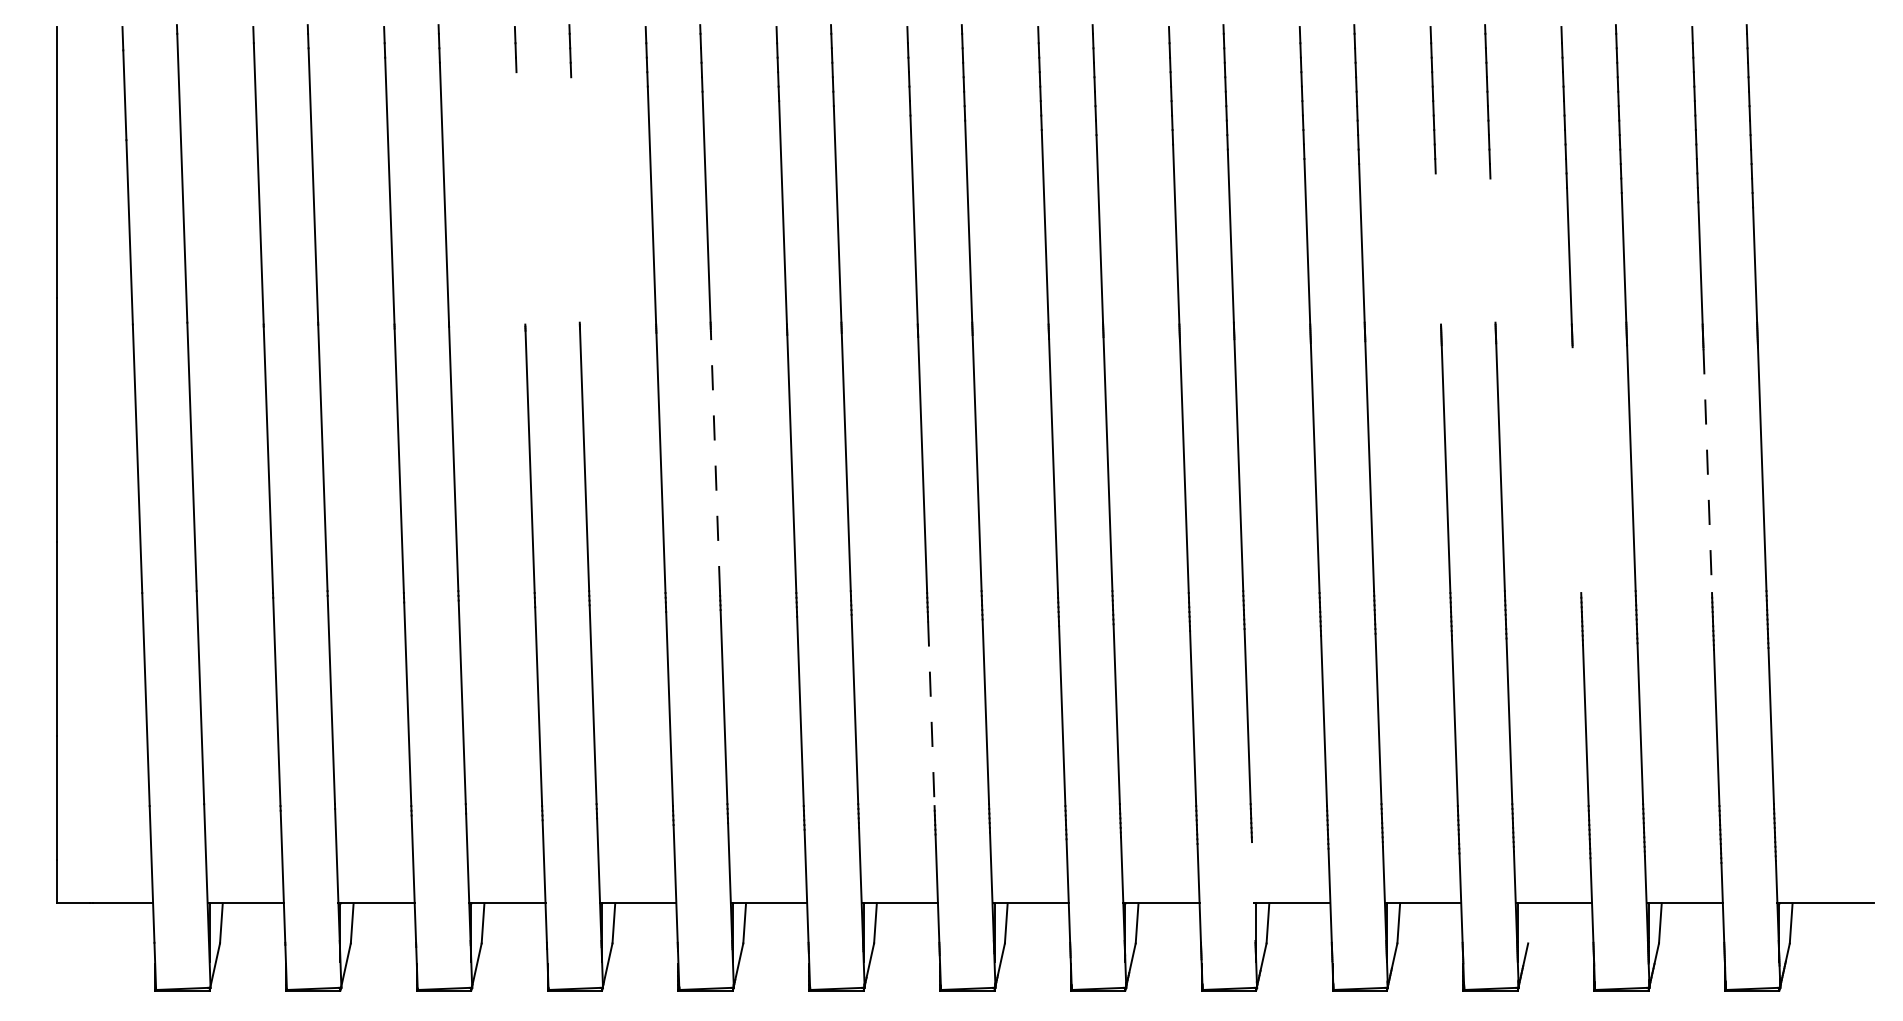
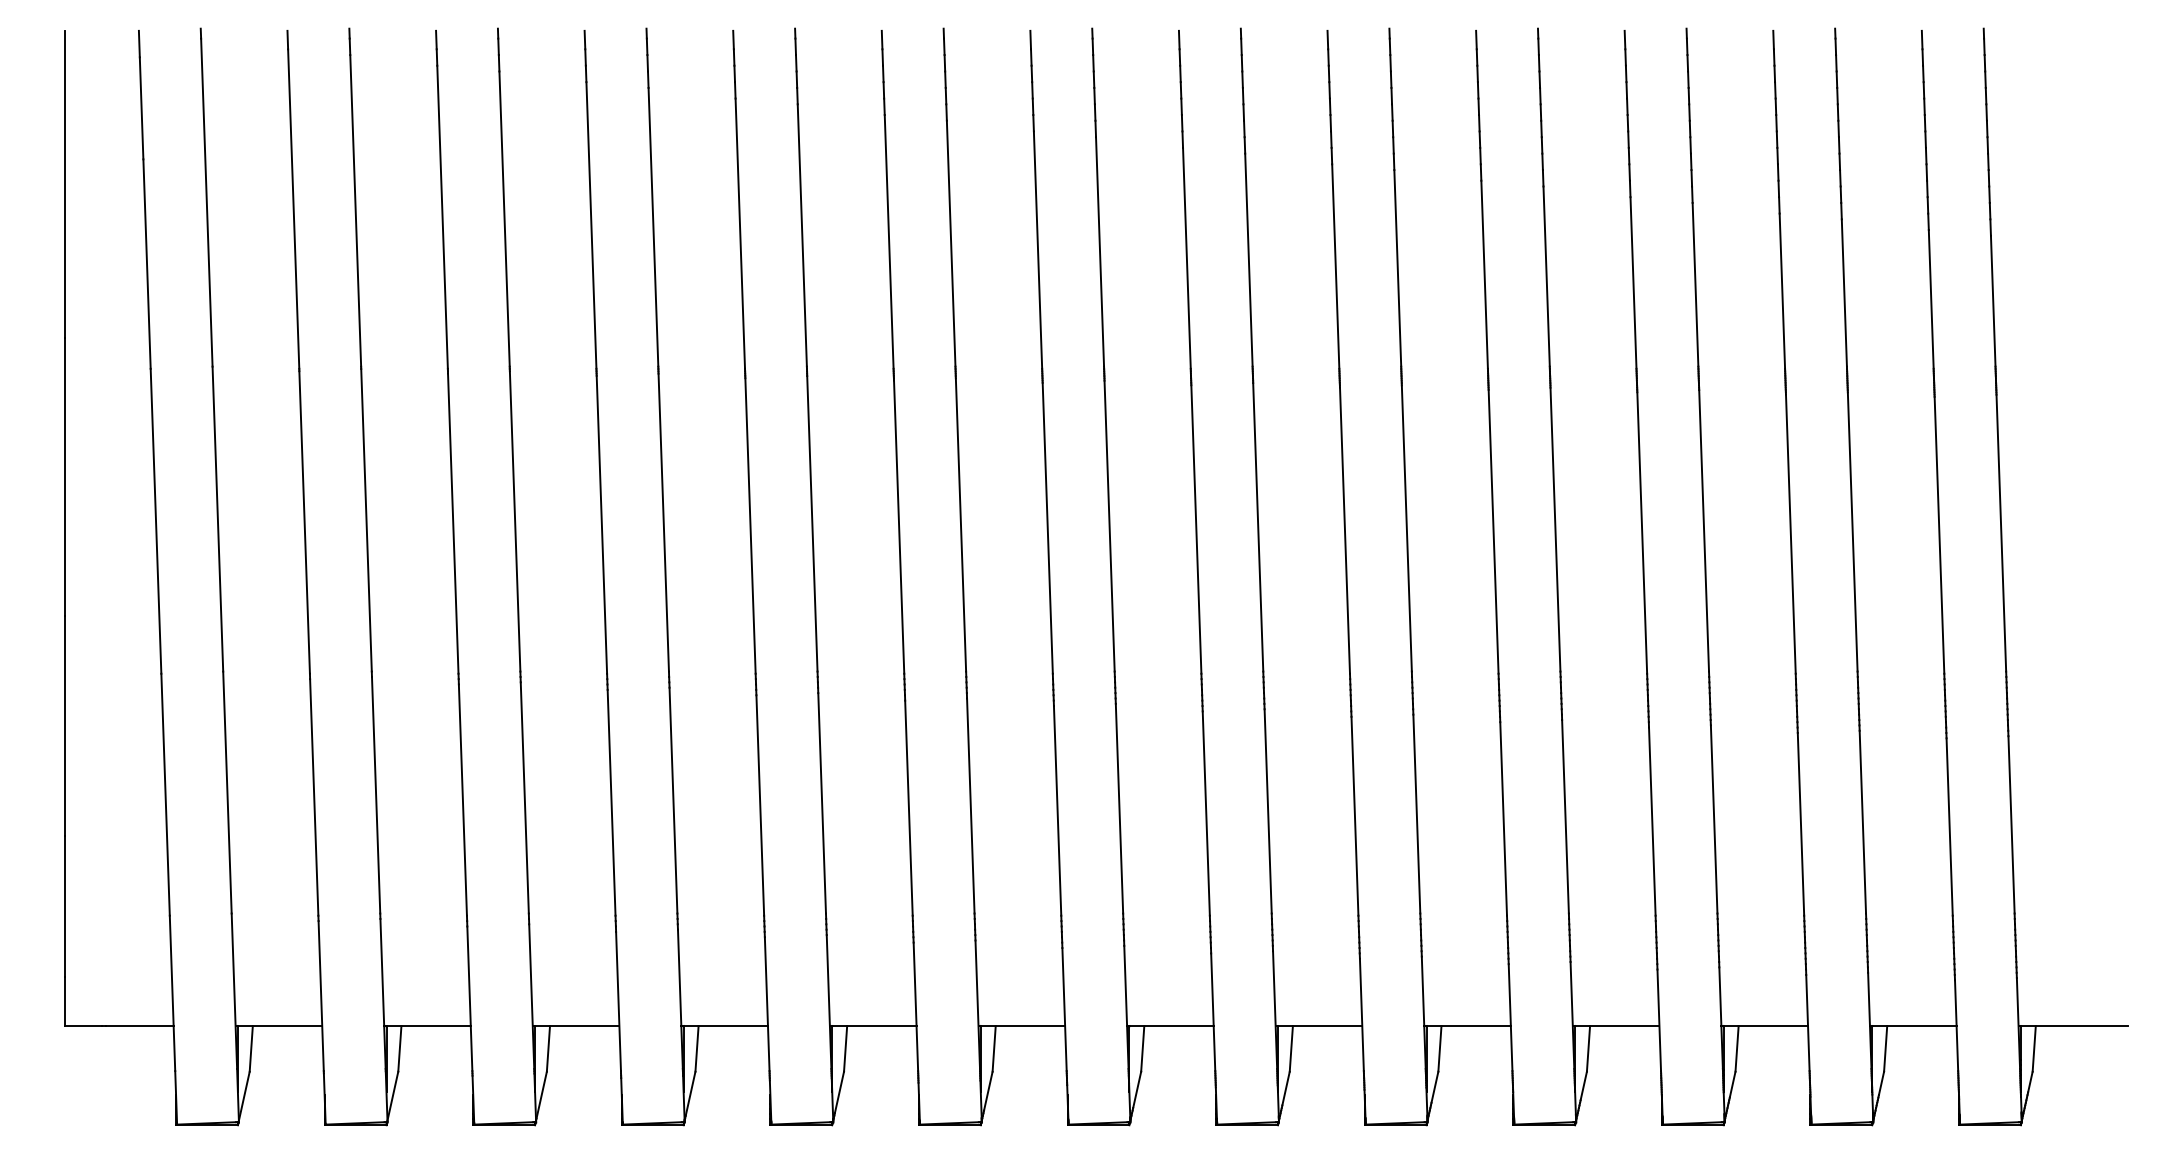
line: (520, 198) -> (590, 225), added
line: (575, 199) -> (653, 226), added
line: (1438, 248) -> (1633, 282), added
line: (1492, 250) -> (1694, 284), added
line: (715, 460) -> (812, 523), dashed -> solid
line: (1576, 470) -> (1790, 534), added
line: (1707, 471) -> (1939, 535), dashed -> solid
line: (931, 714) -> (1057, 811), dashed -> solid
line: (1253, 891) -> (1423, 1012), added
line: (1529, 923) -> (1736, 1049), added

